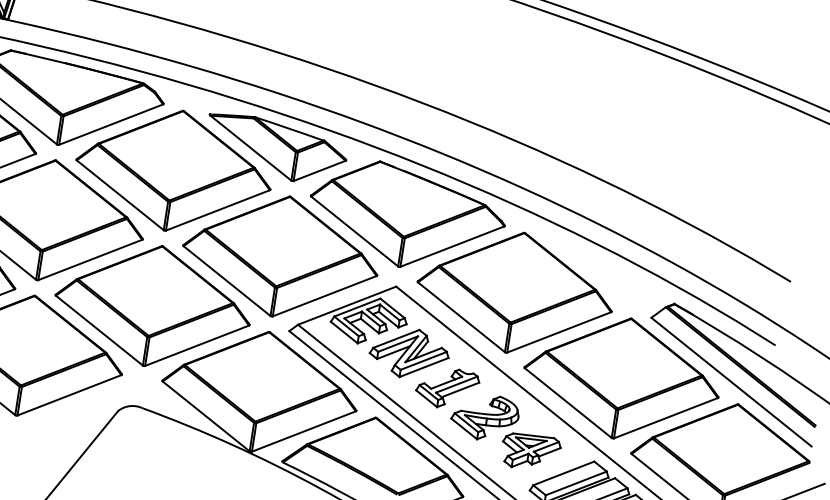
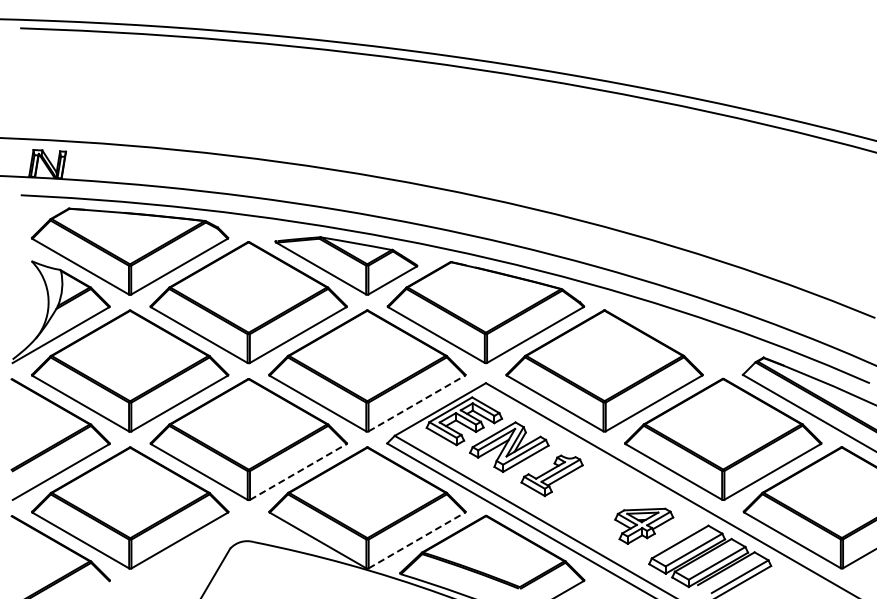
line: (324, 296) -> (416, 403), solid -> dashed
line: (197, 346) -> (298, 472), solid -> dashed
part: (484, 417) -> (593, 498), removed
line: (303, 431) -> (416, 540), solid -> dashed

